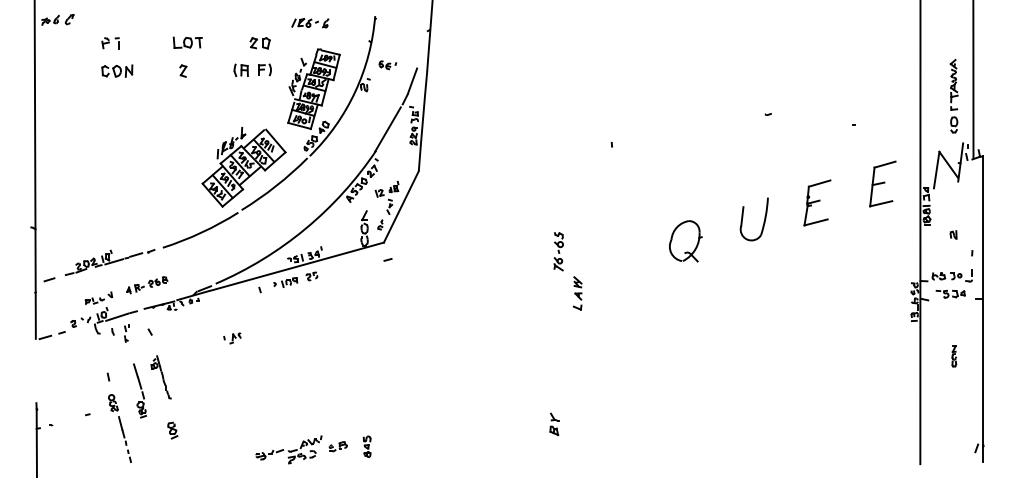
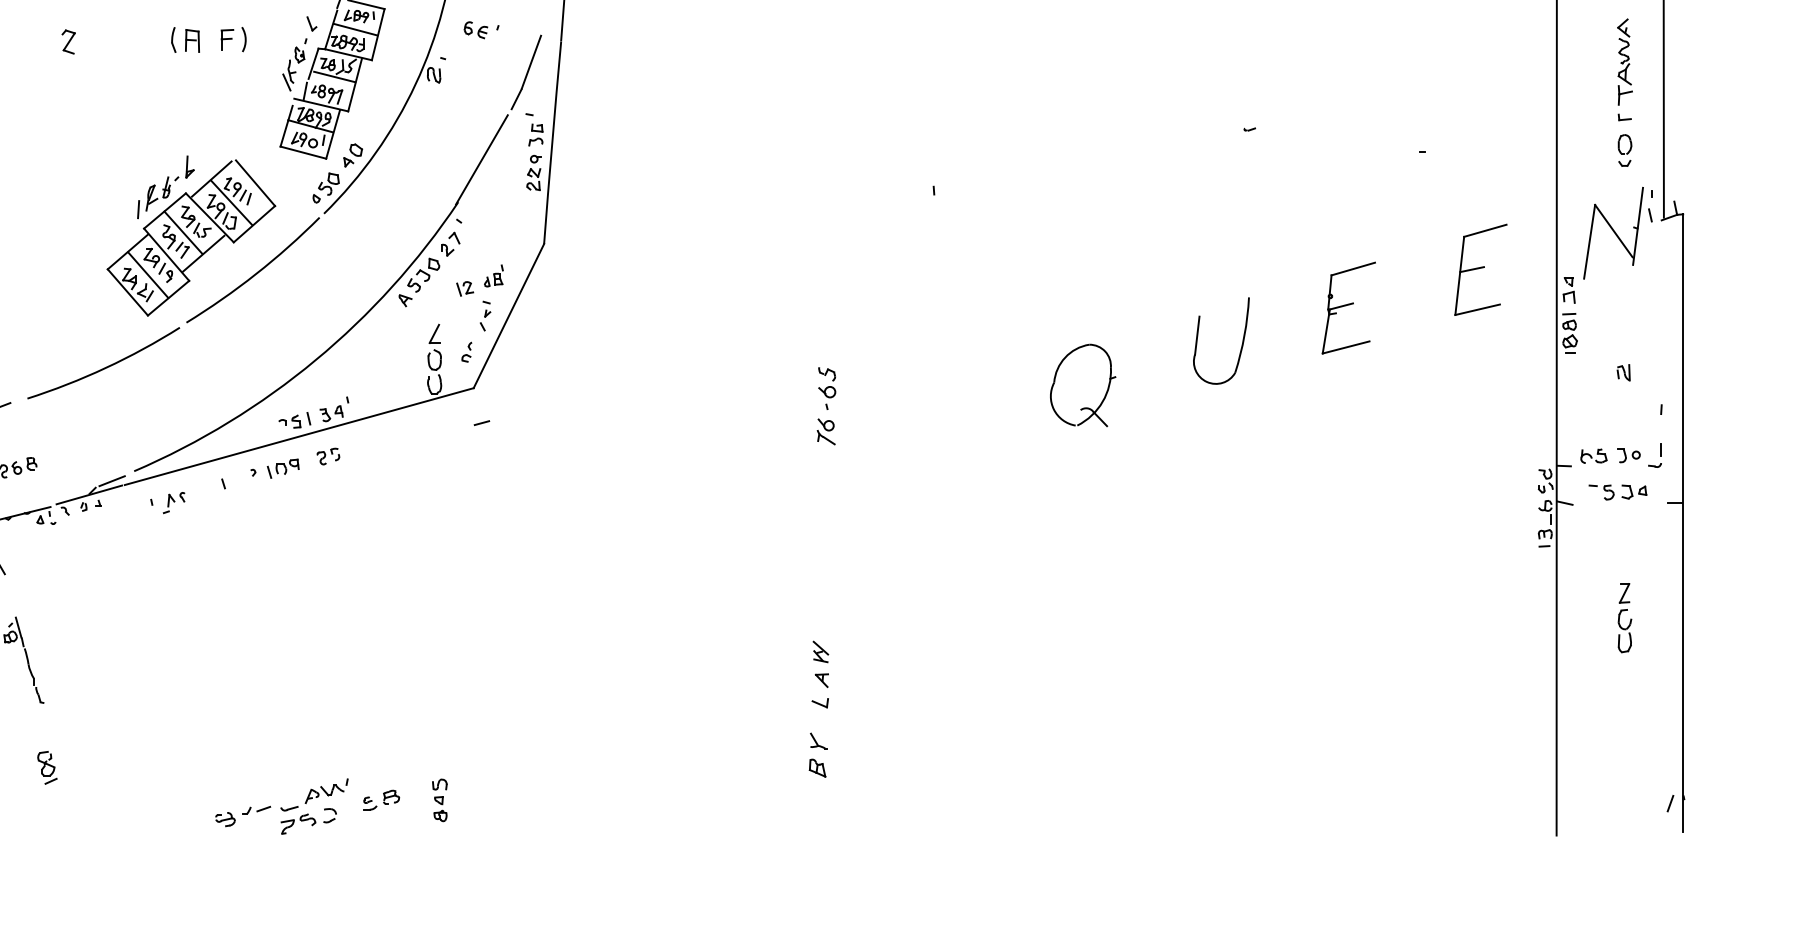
part: (577, 293) -> (820, 674), moved
part: (232, 338) -> (167, 503), moved
part: (954, 356) -> (1625, 618), size x1.67

